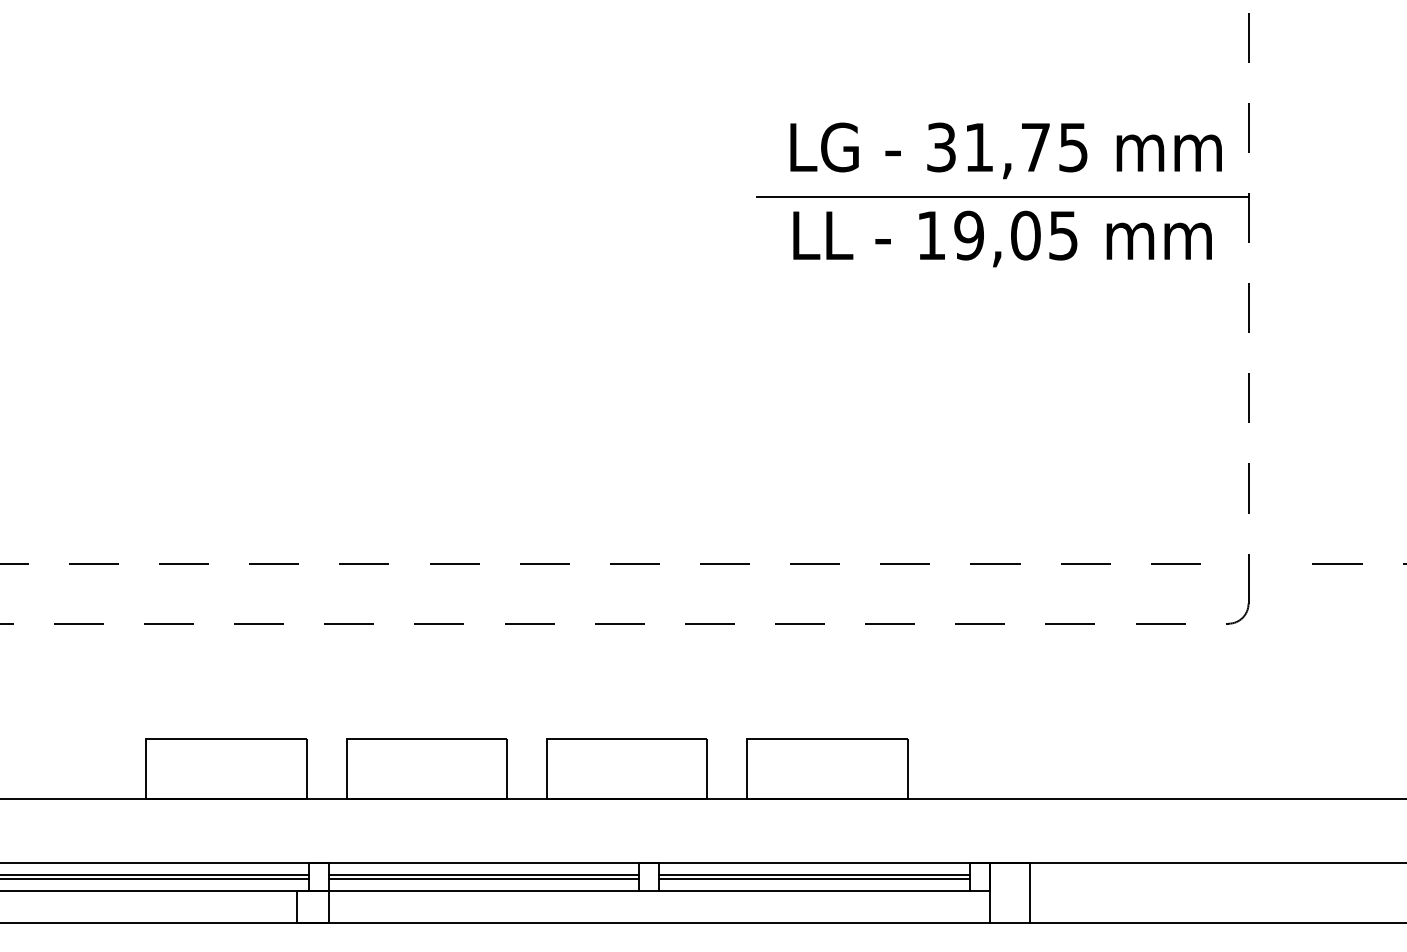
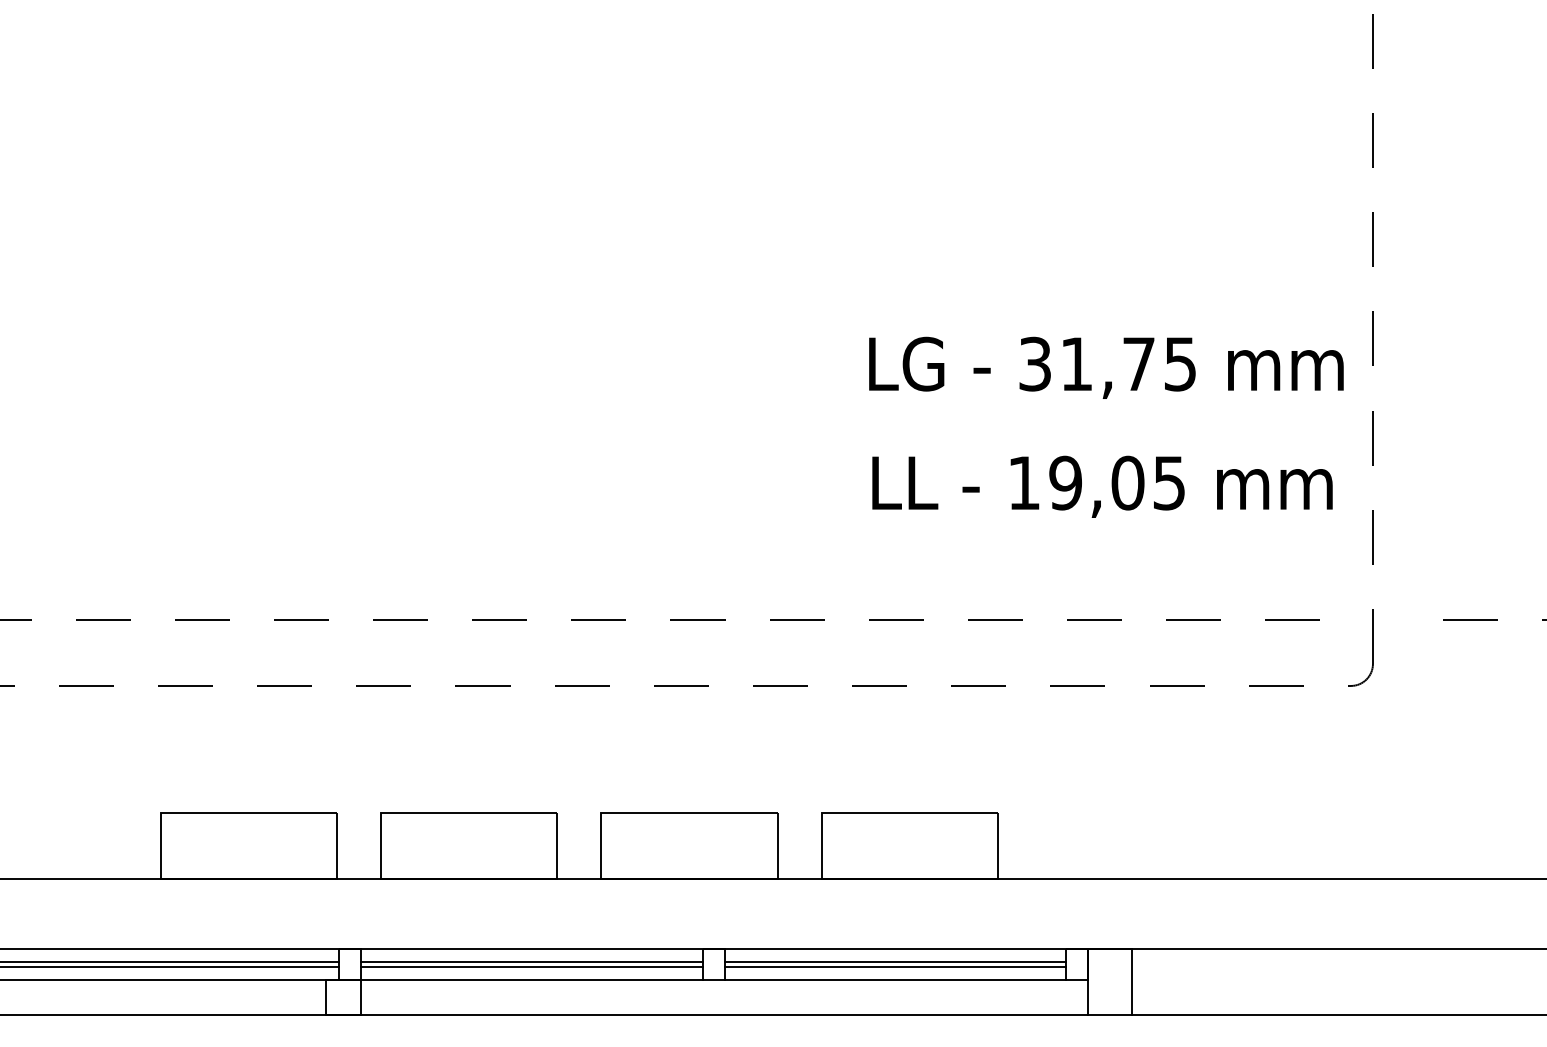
text: (1006, 150) -> (1106, 367), moved
line: (1002, 196) -> (1102, 216), removed
text: (1002, 238) -> (1102, 486), moved

